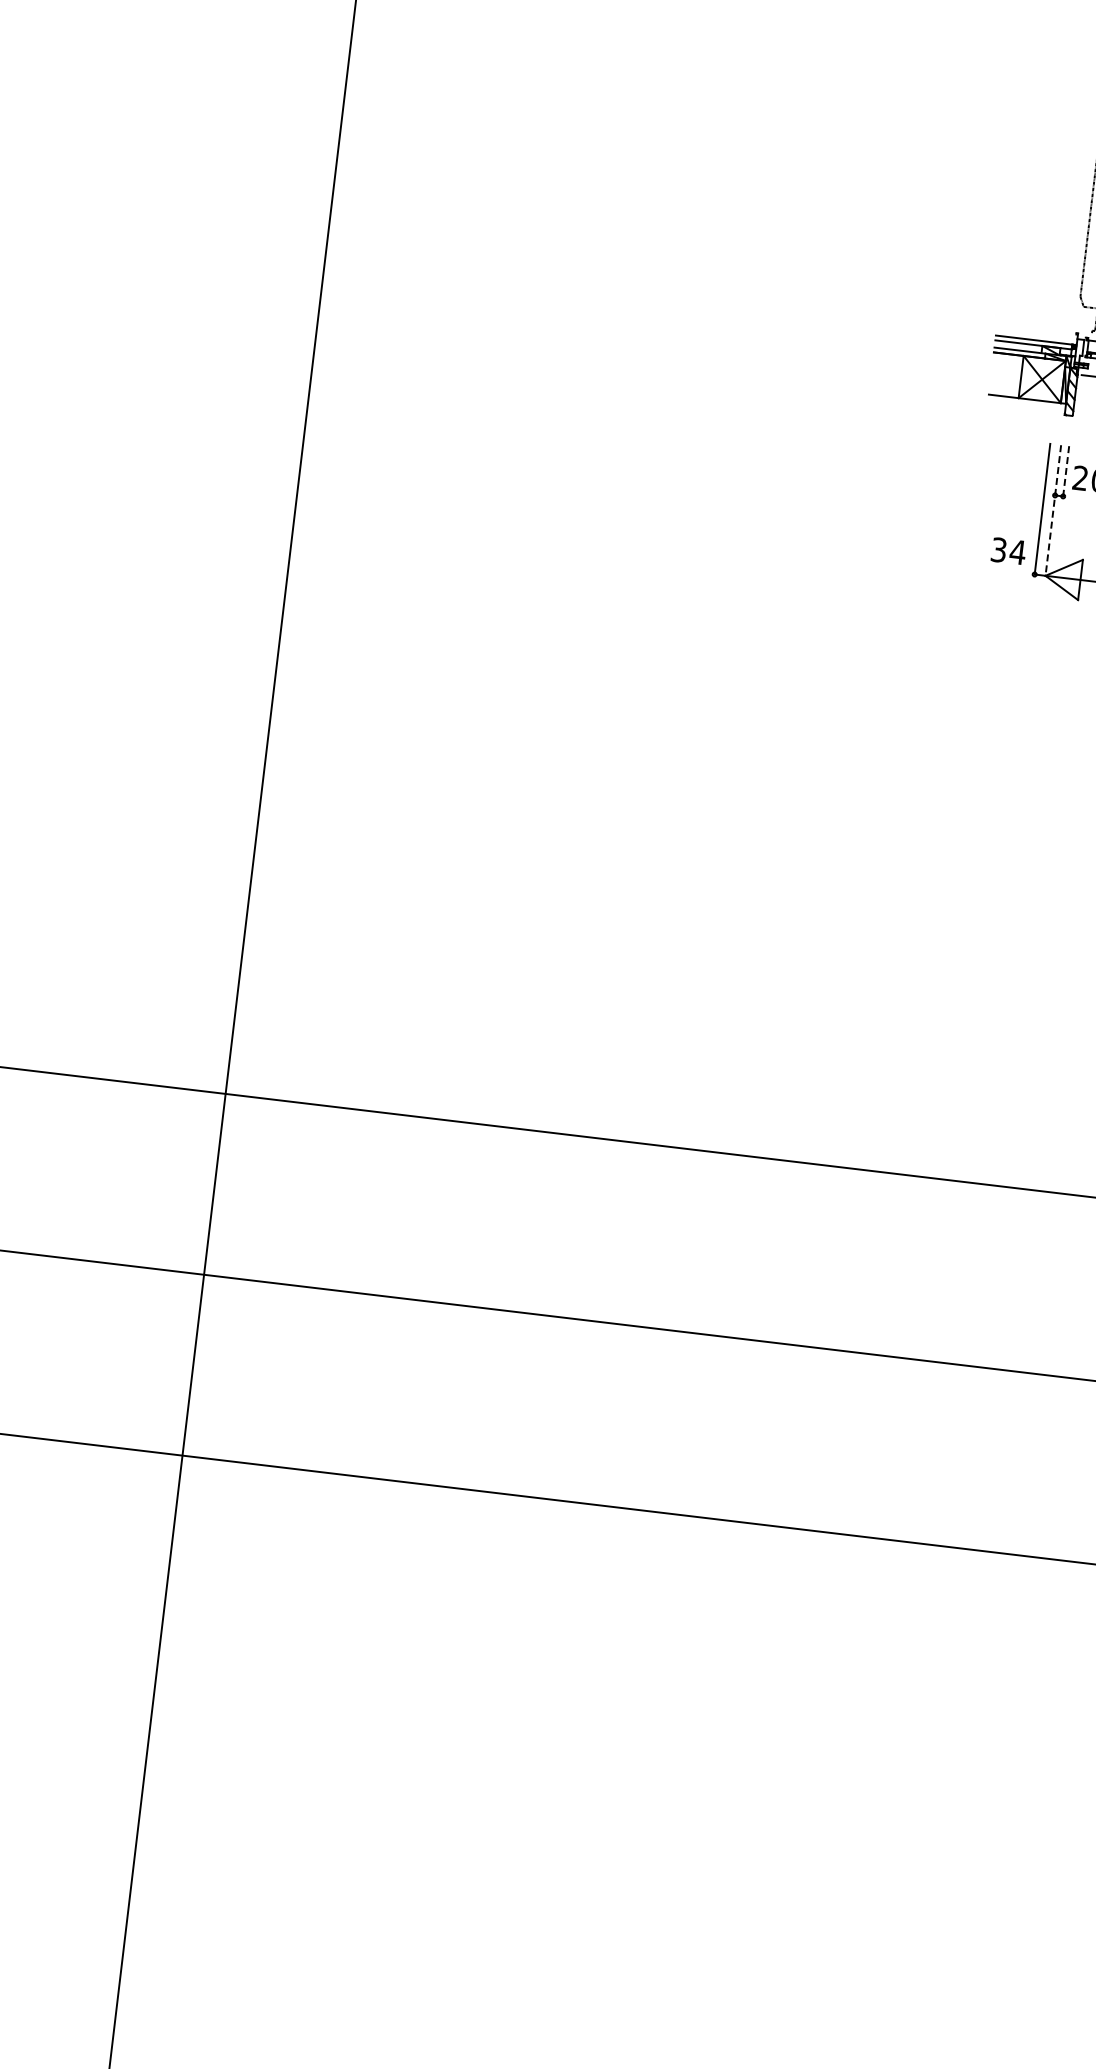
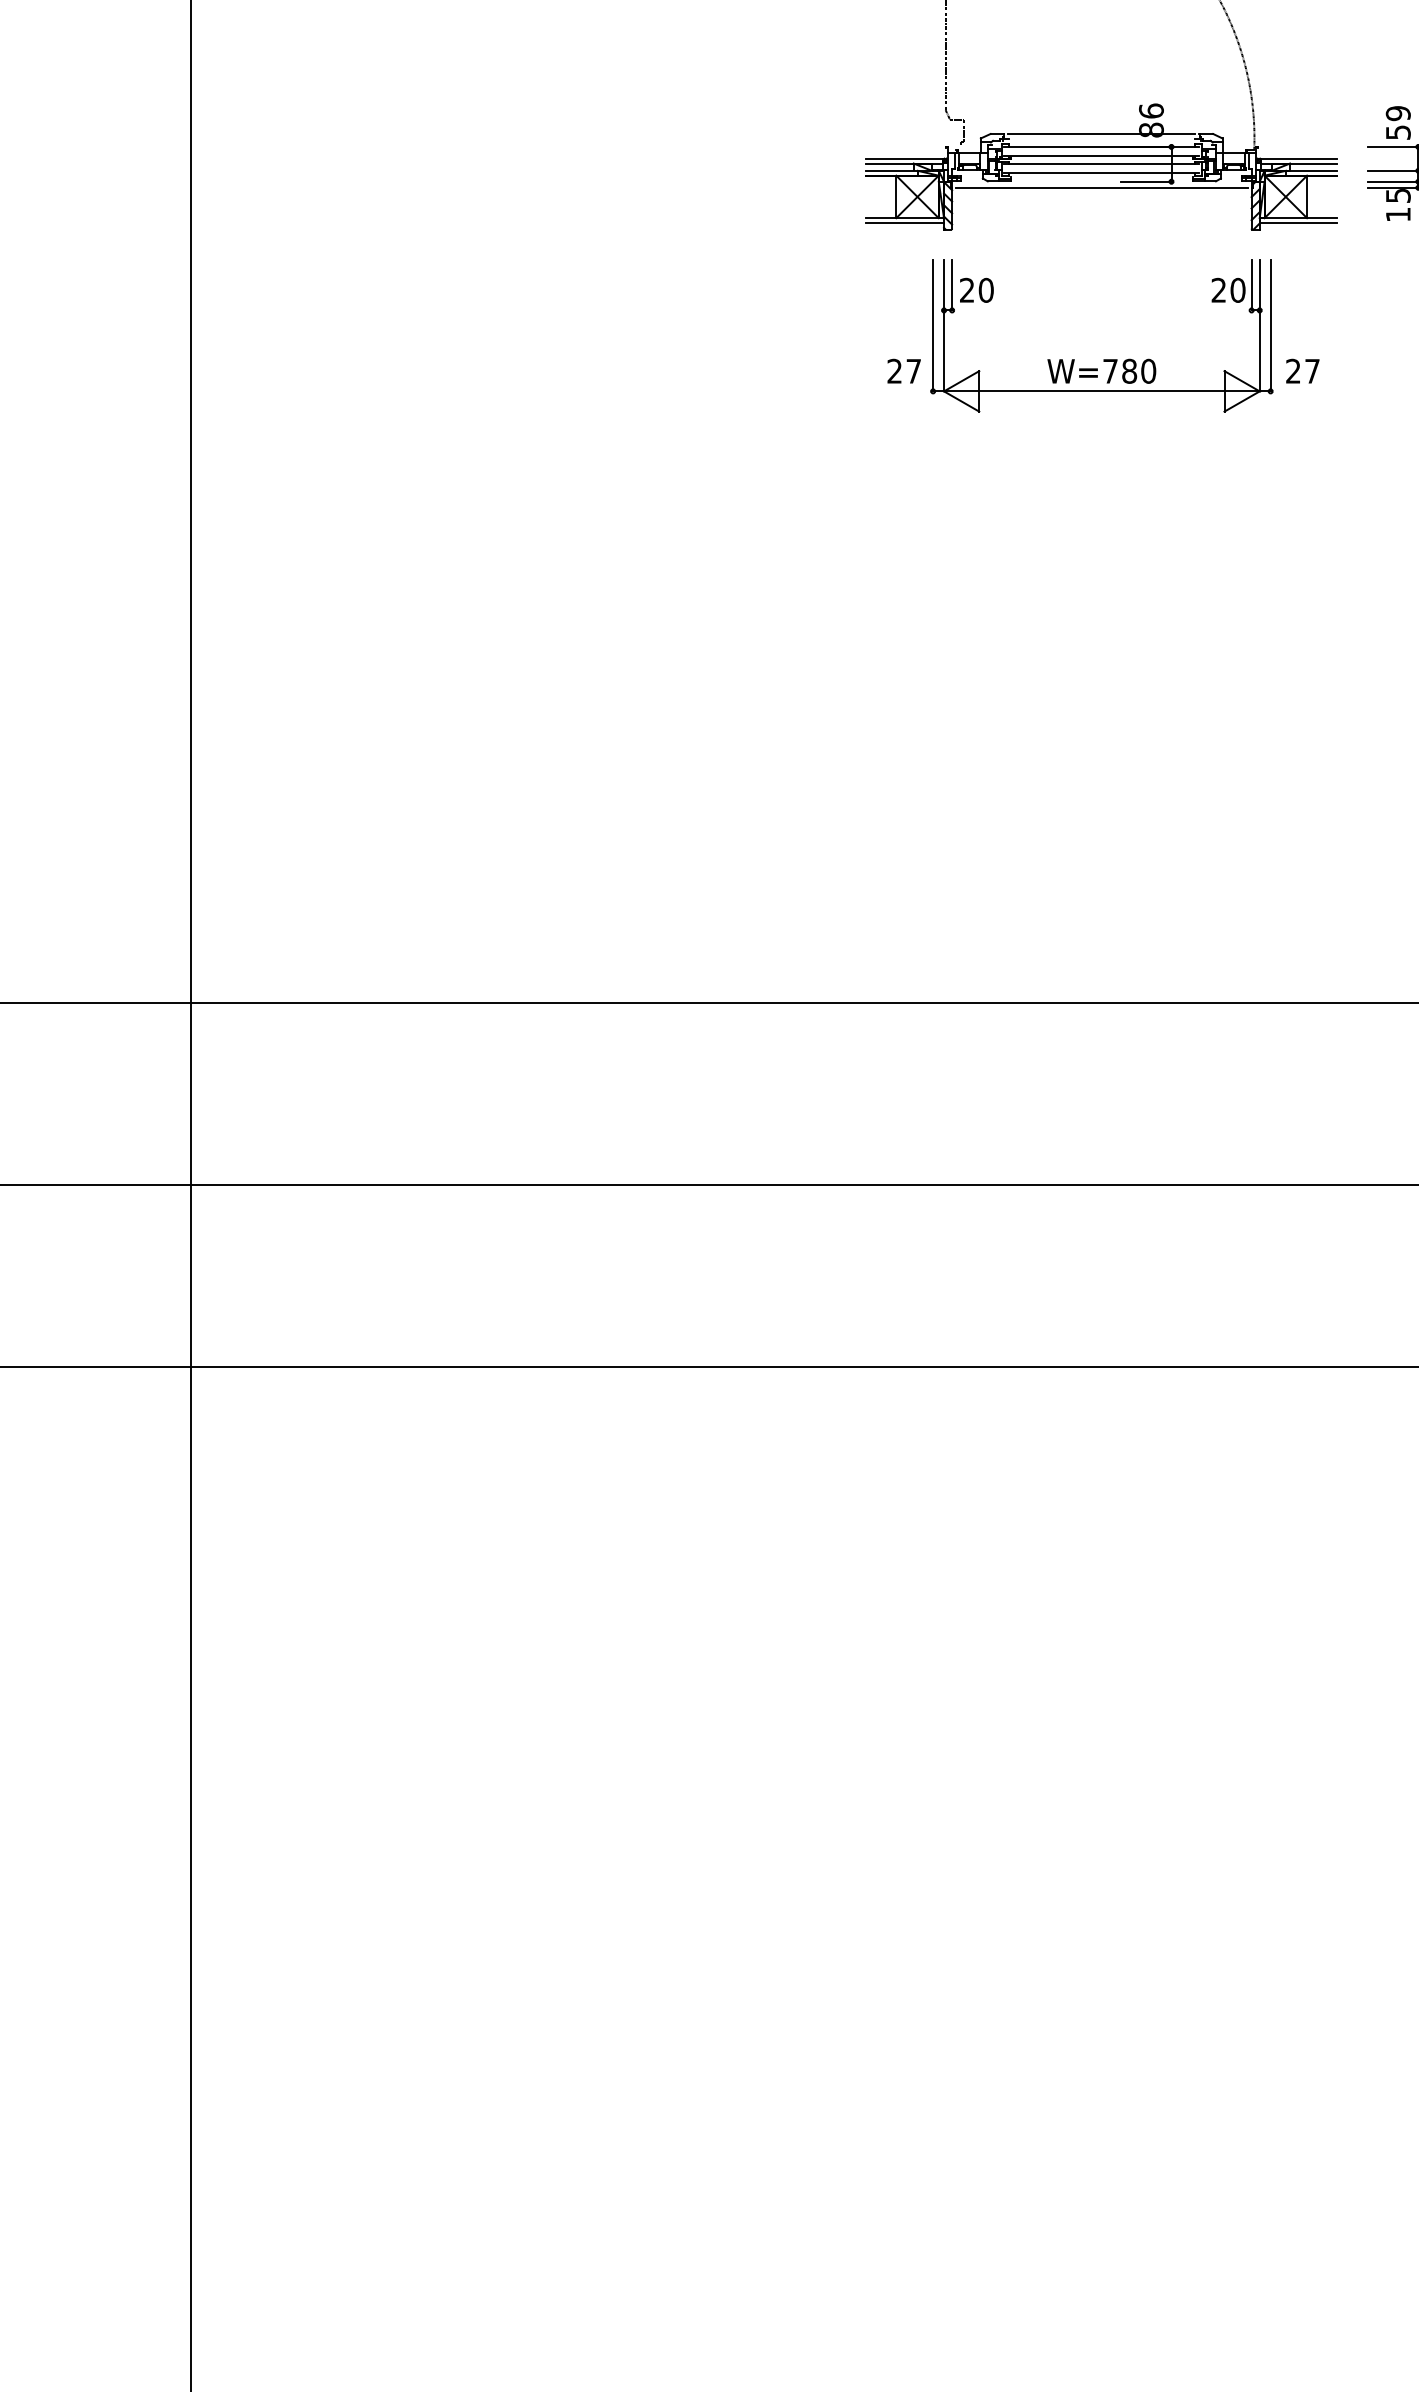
line: (1027, 404) -> (905, 223), added
line: (1066, 471) -> (952, 285), dashed -> solid
line: (1053, 510) -> (944, 325), dashed -> solid
text: (1008, 551) -> (904, 371), 34 -> 27

